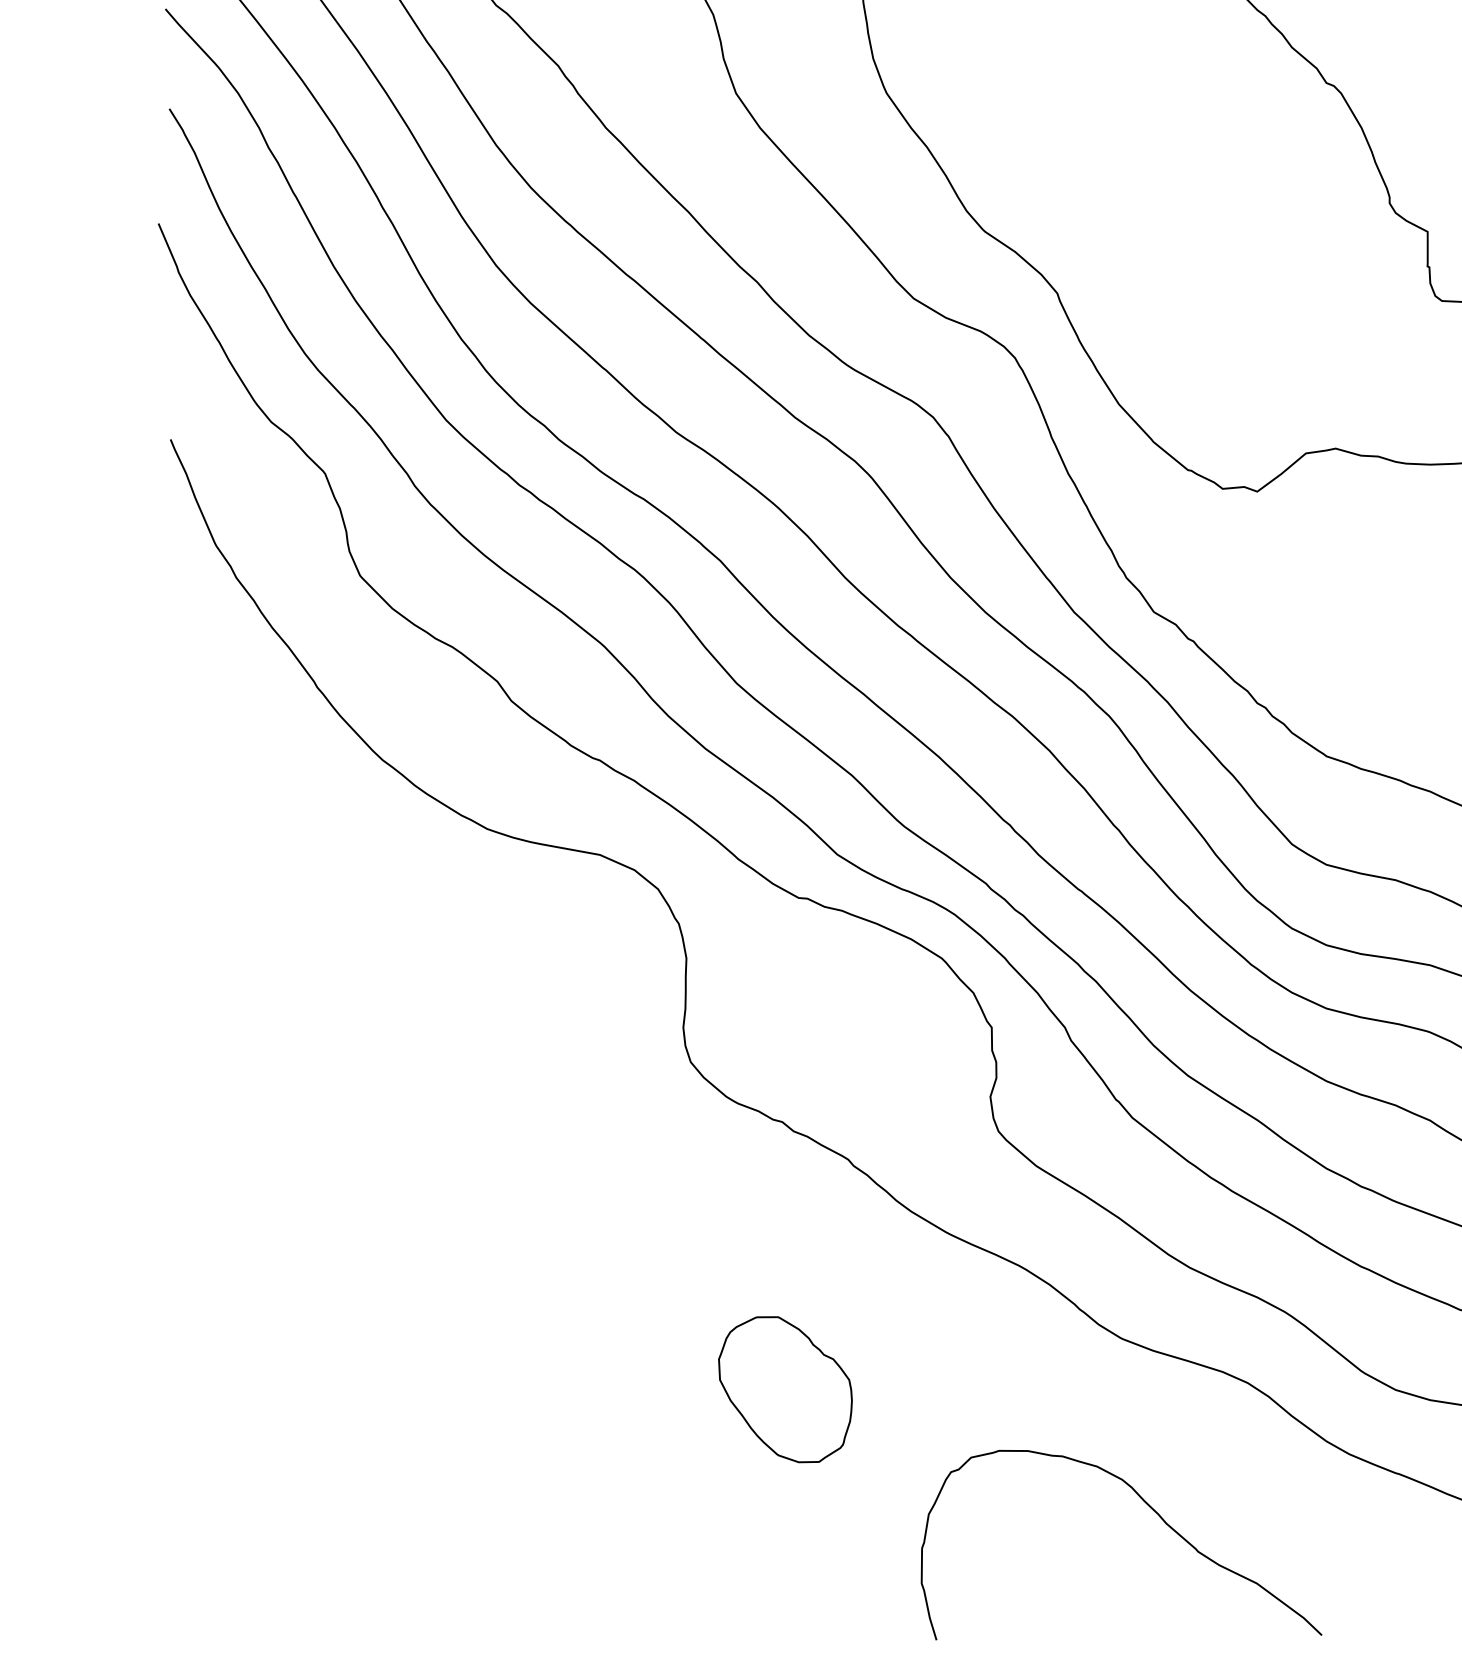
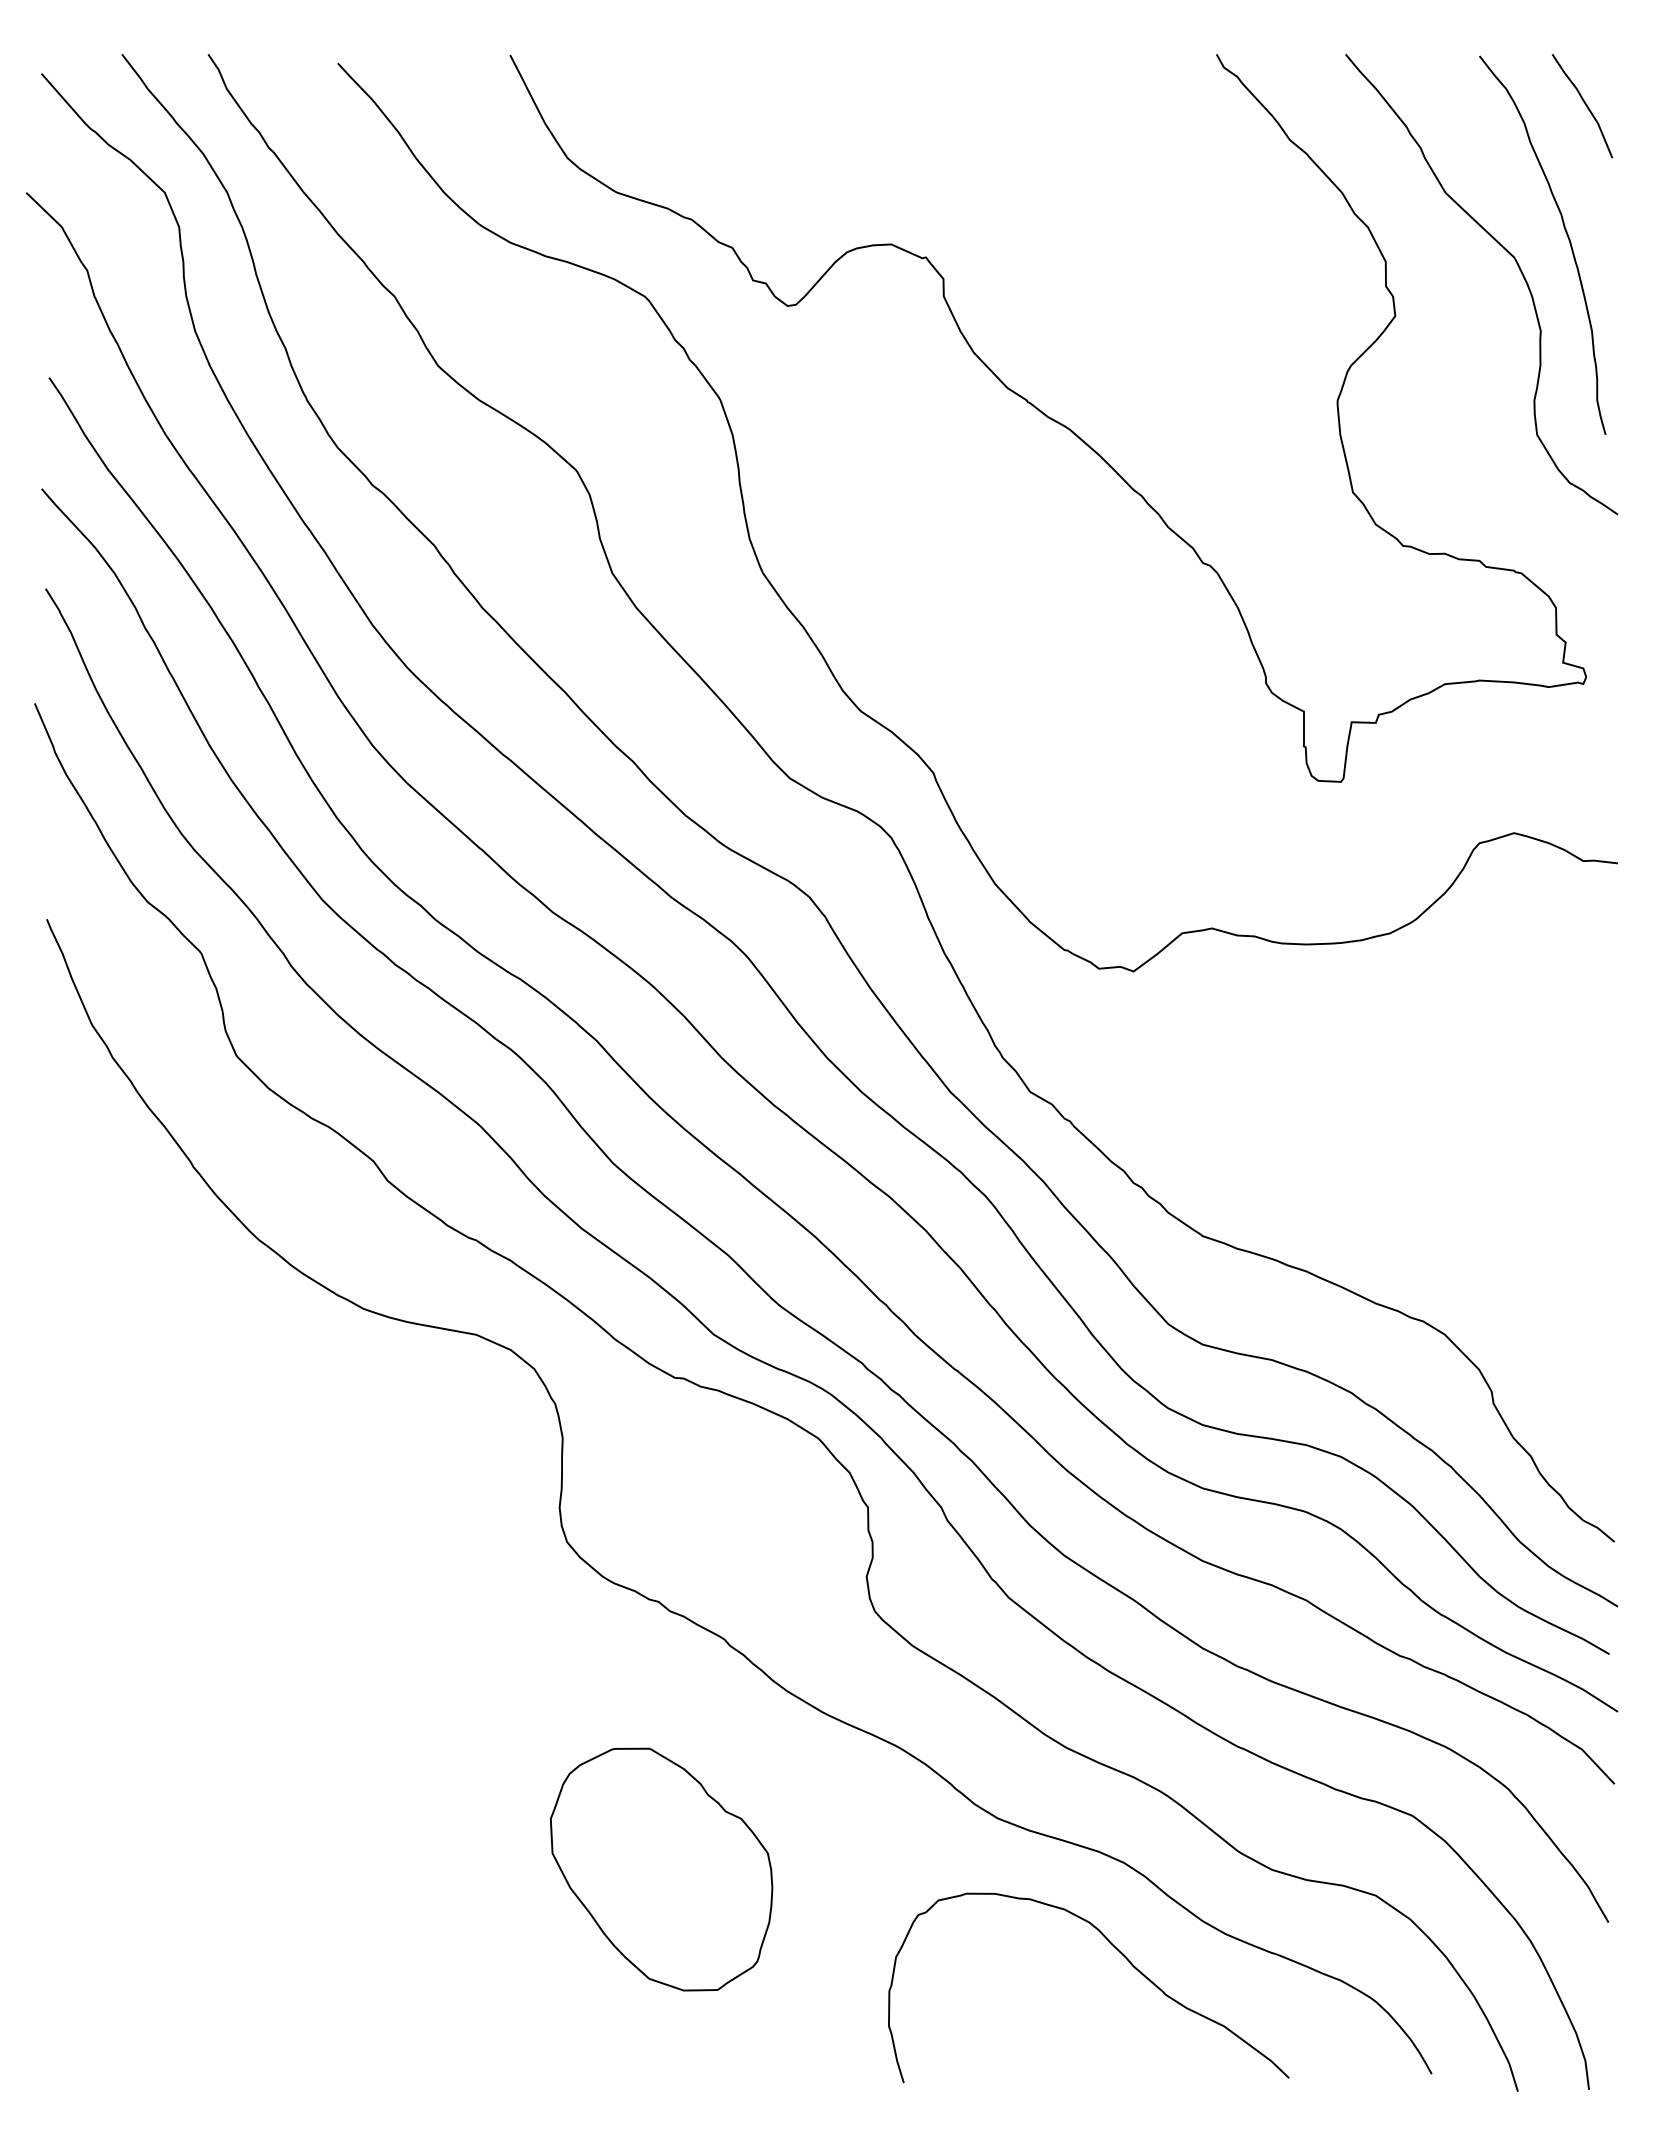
part: (785, 1389) -> (661, 1869), size x1.67
curve: (1154, 1511) -> (1121, 1954), moved

